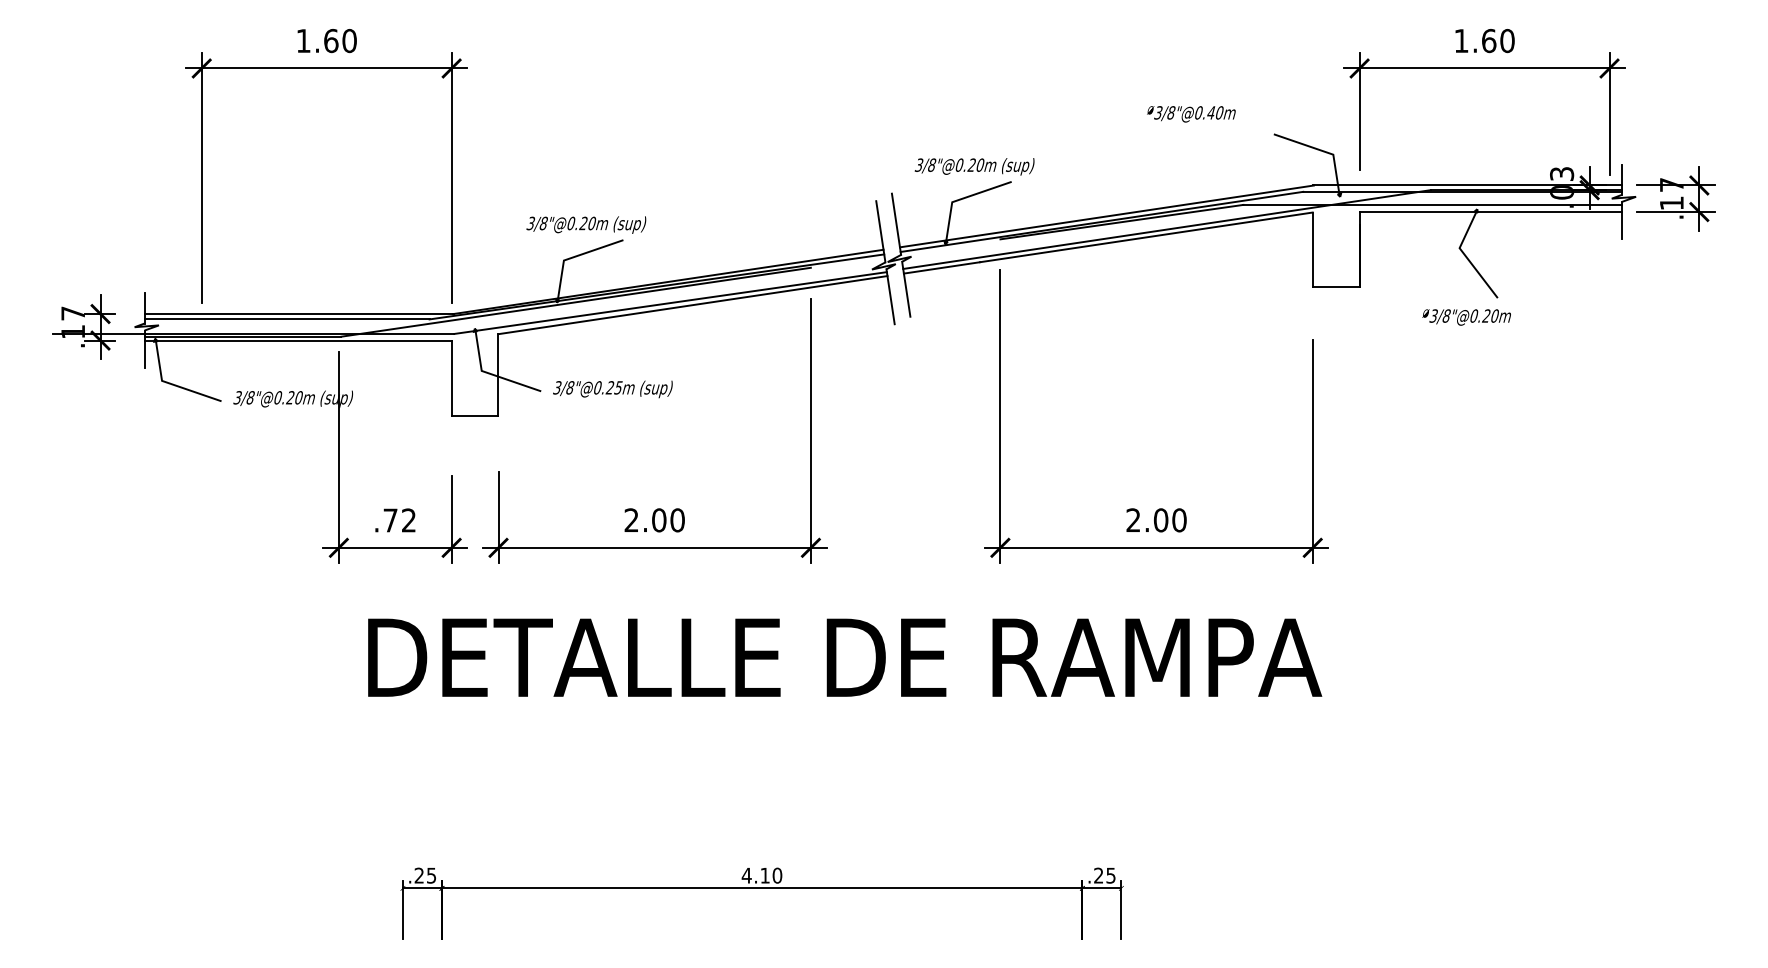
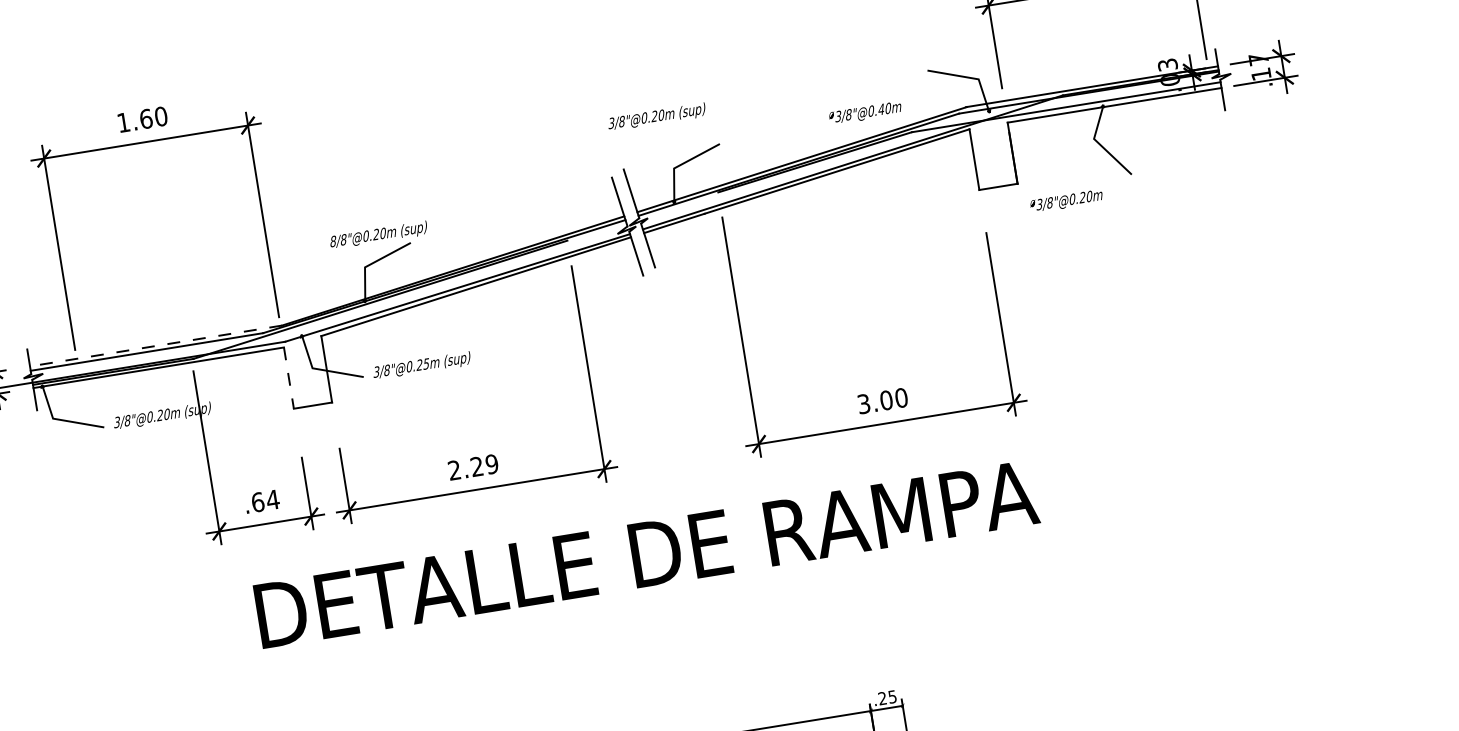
text: (1191, 114) -> (865, 113), moved
text: (974, 166) -> (656, 117), moved
text: (530, 223) -> (332, 241), 3/8"@0.20m -> 8/8"@0.20m
line: (299, 314) -> (156, 346), solid -> dashed
text: (1466, 317) -> (1066, 201), moved
line: (451, 378) -> (288, 378), solid -> dashed
text: (399, 520) -> (265, 501), .72 -> .64
text: (668, 520) -> (484, 465), 2.00 -> 2.29
text: (1133, 520) -> (864, 404), 2.00 -> 3.00

